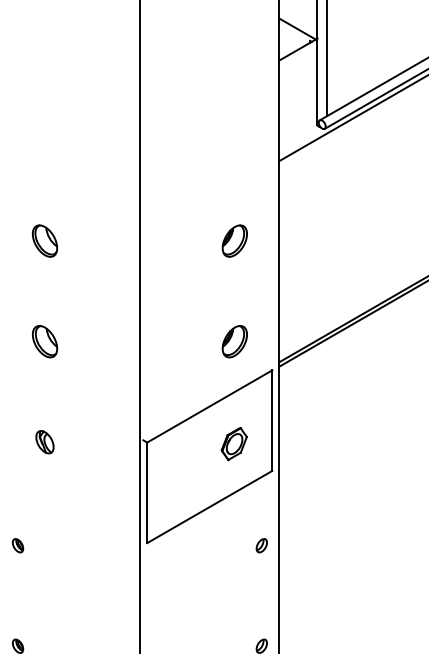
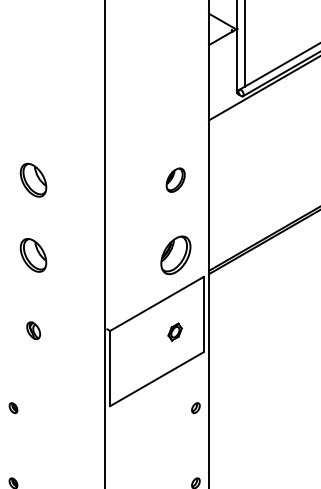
part: (45, 240) -> (34, 179), size x1.4
part: (45, 341) -> (34, 255), size x1.4
part: (234, 341) -> (175, 255), size x1.6
part: (233, 444) -> (174, 332), size x0.7

